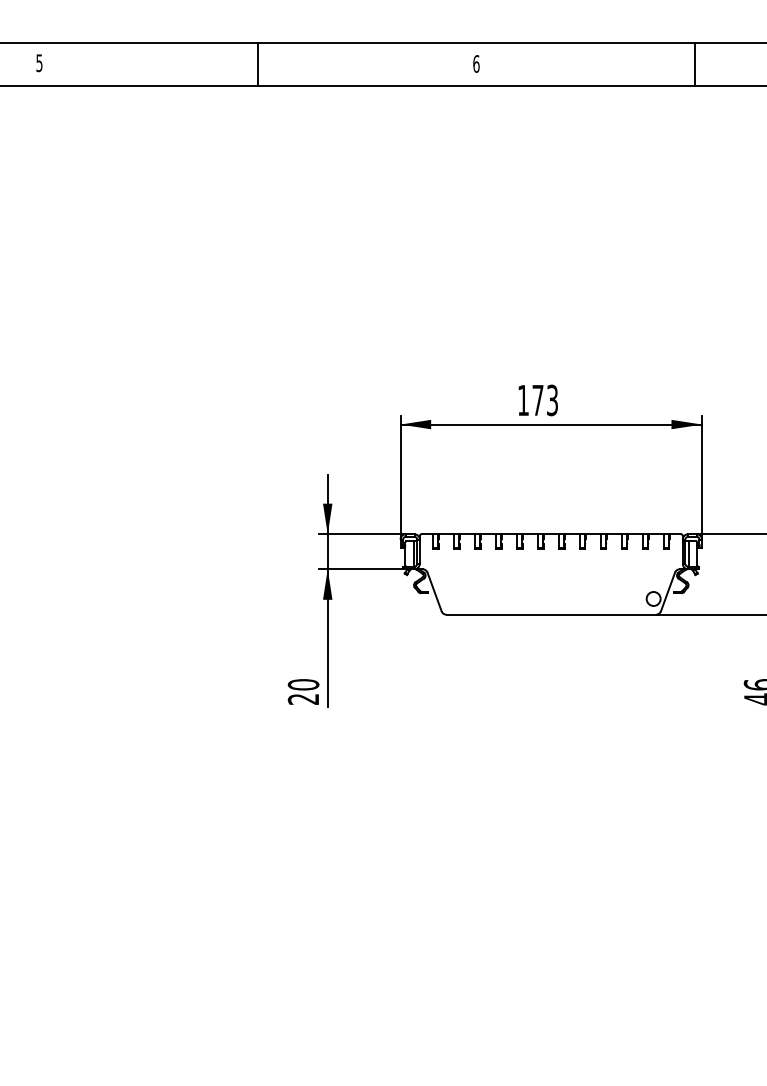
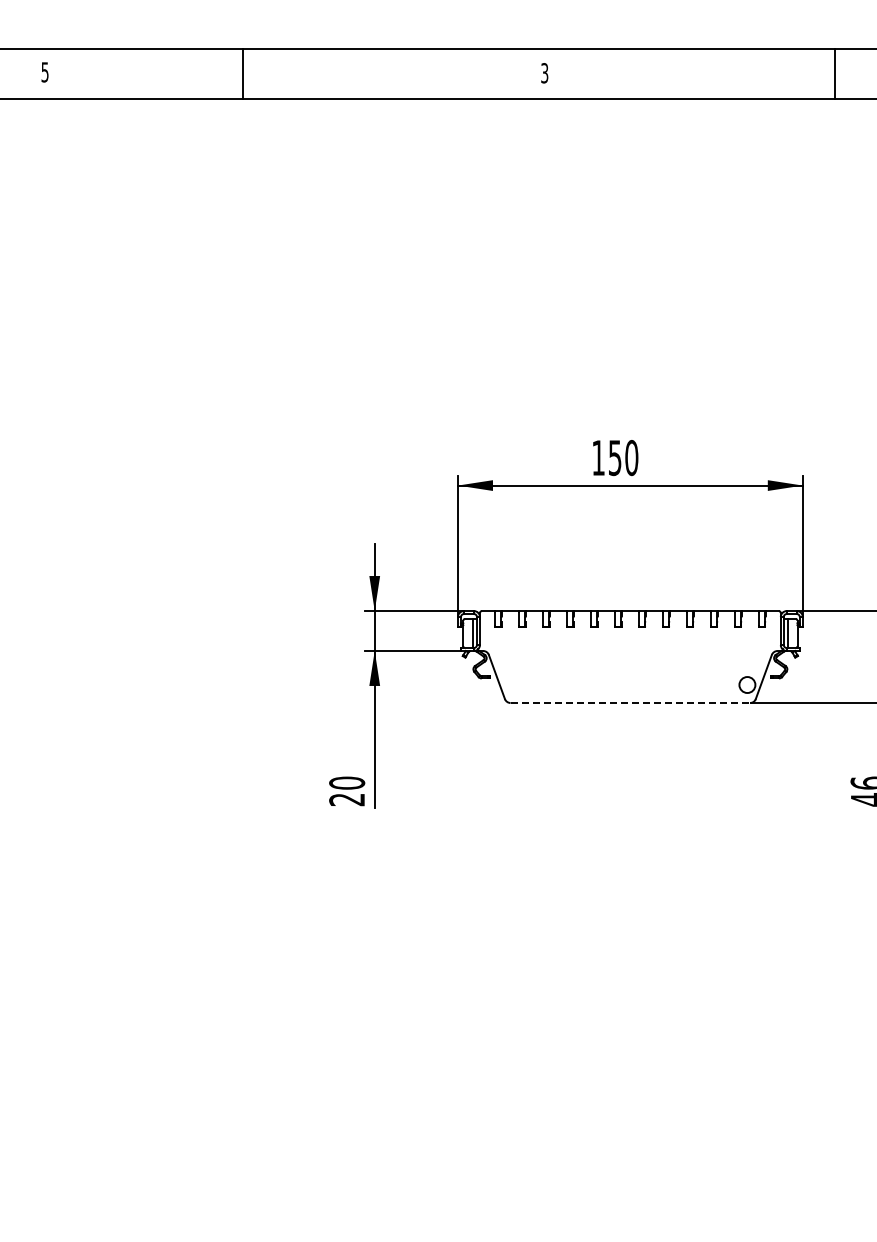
line: (257, 64) -> (242, 73), moved
text: (476, 64) -> (544, 73), 6 -> 3
line: (694, 64) -> (835, 73), moved
text: (545, 400) -> (623, 458), 173 -> 150
line: (551, 615) -> (630, 703), solid -> dashed

